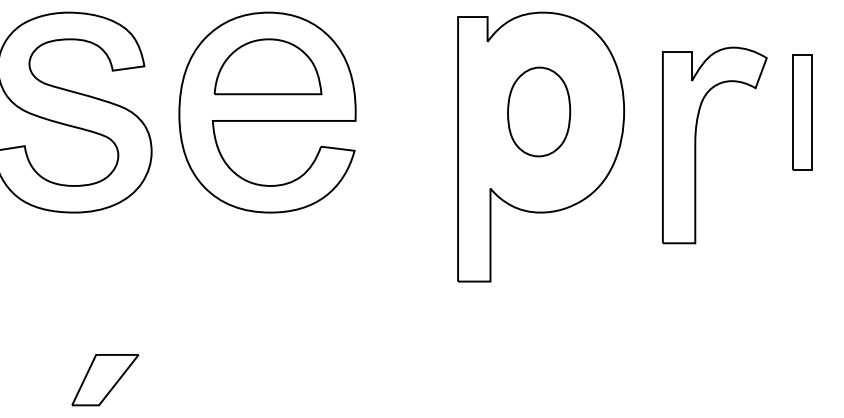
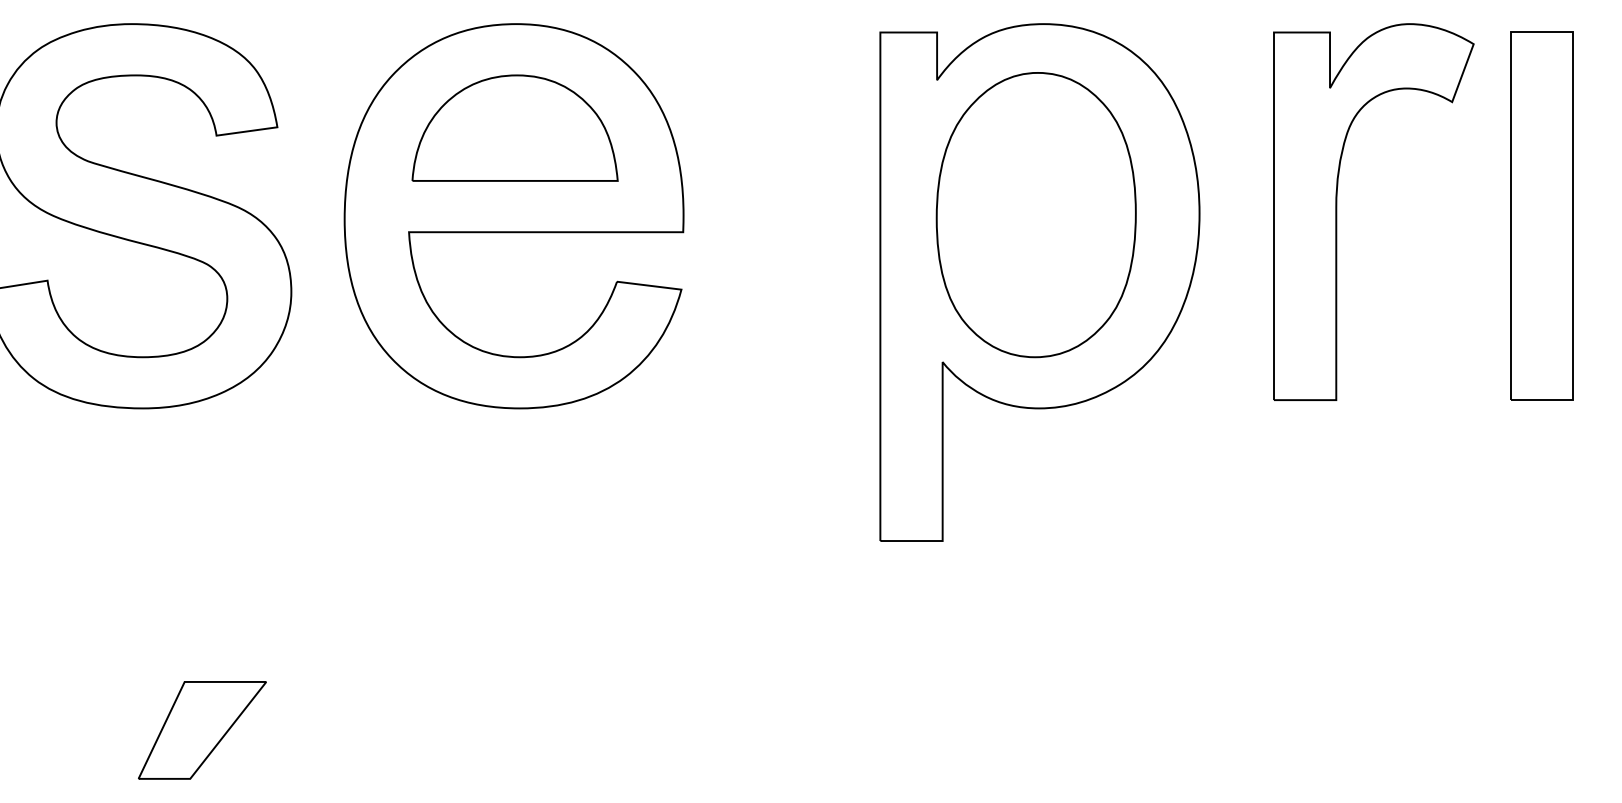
part: (538, 111) -> (1034, 214), size x1.67
part: (802, 112) -> (1542, 216), size x1.67
part: (696, 145) -> (1338, 212), moved

